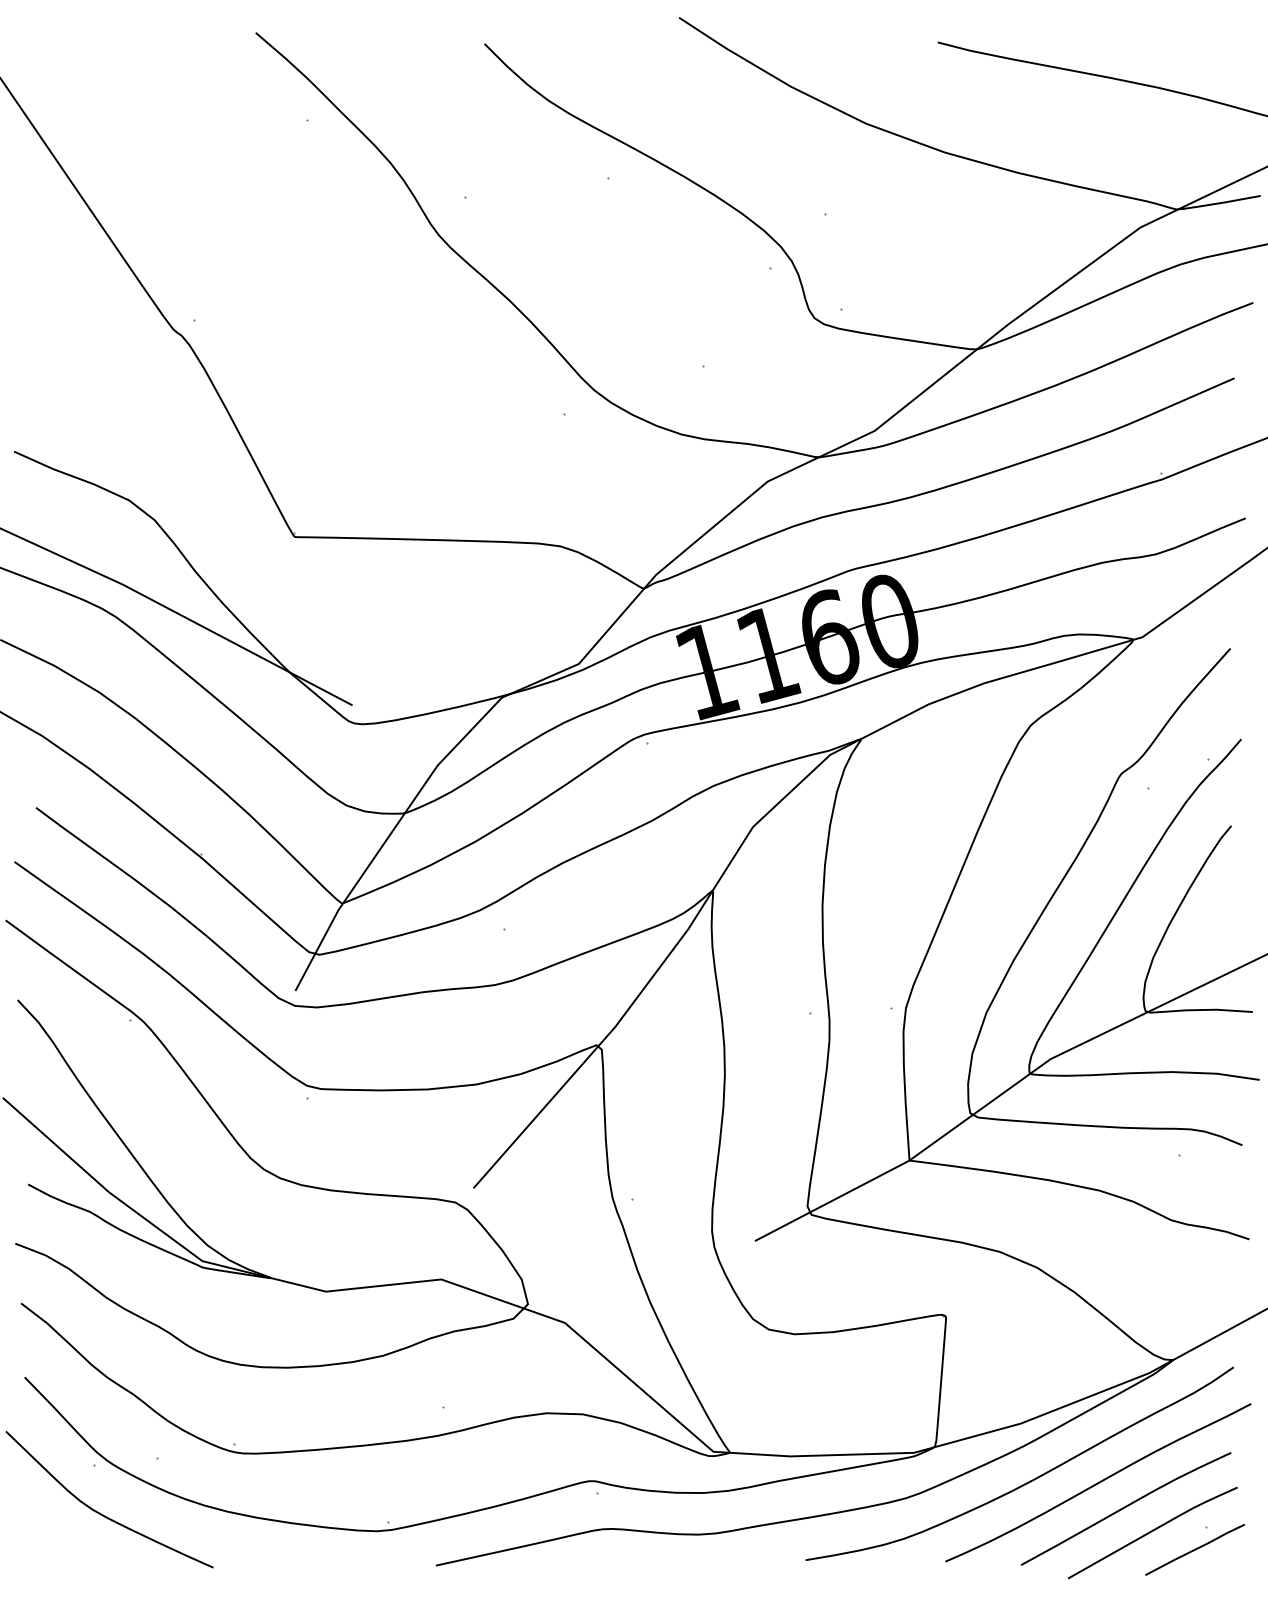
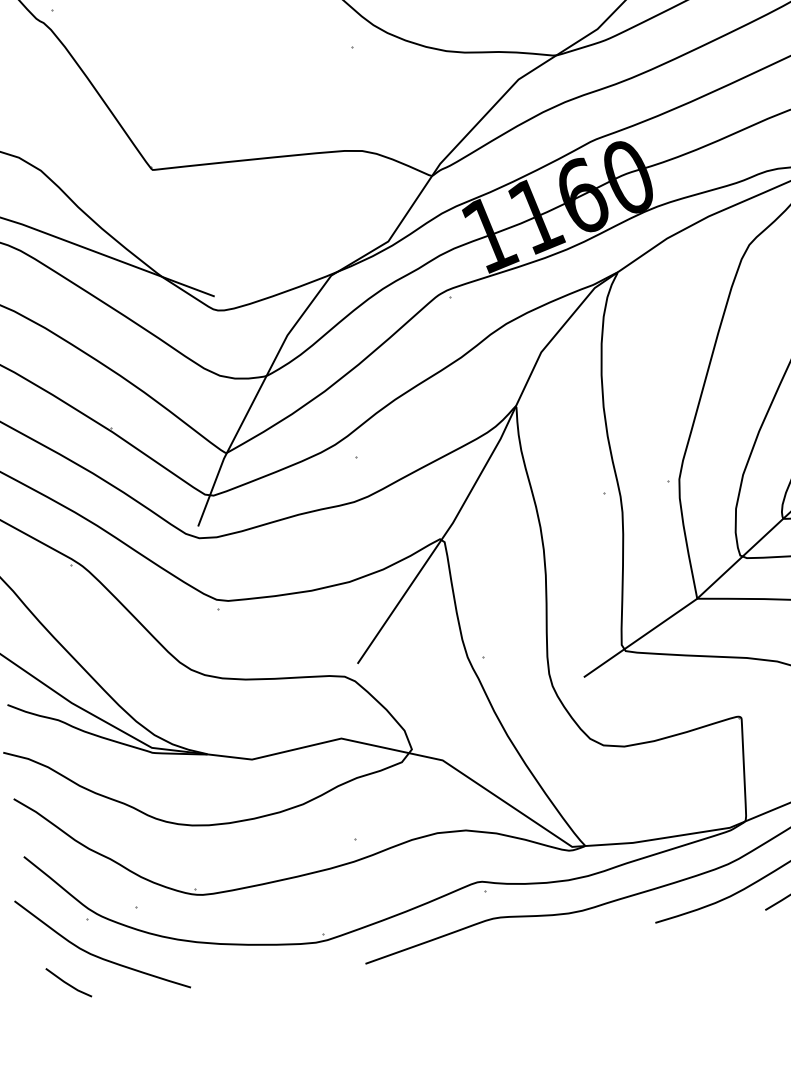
line: (59, 1542) -> (67, 983), added

